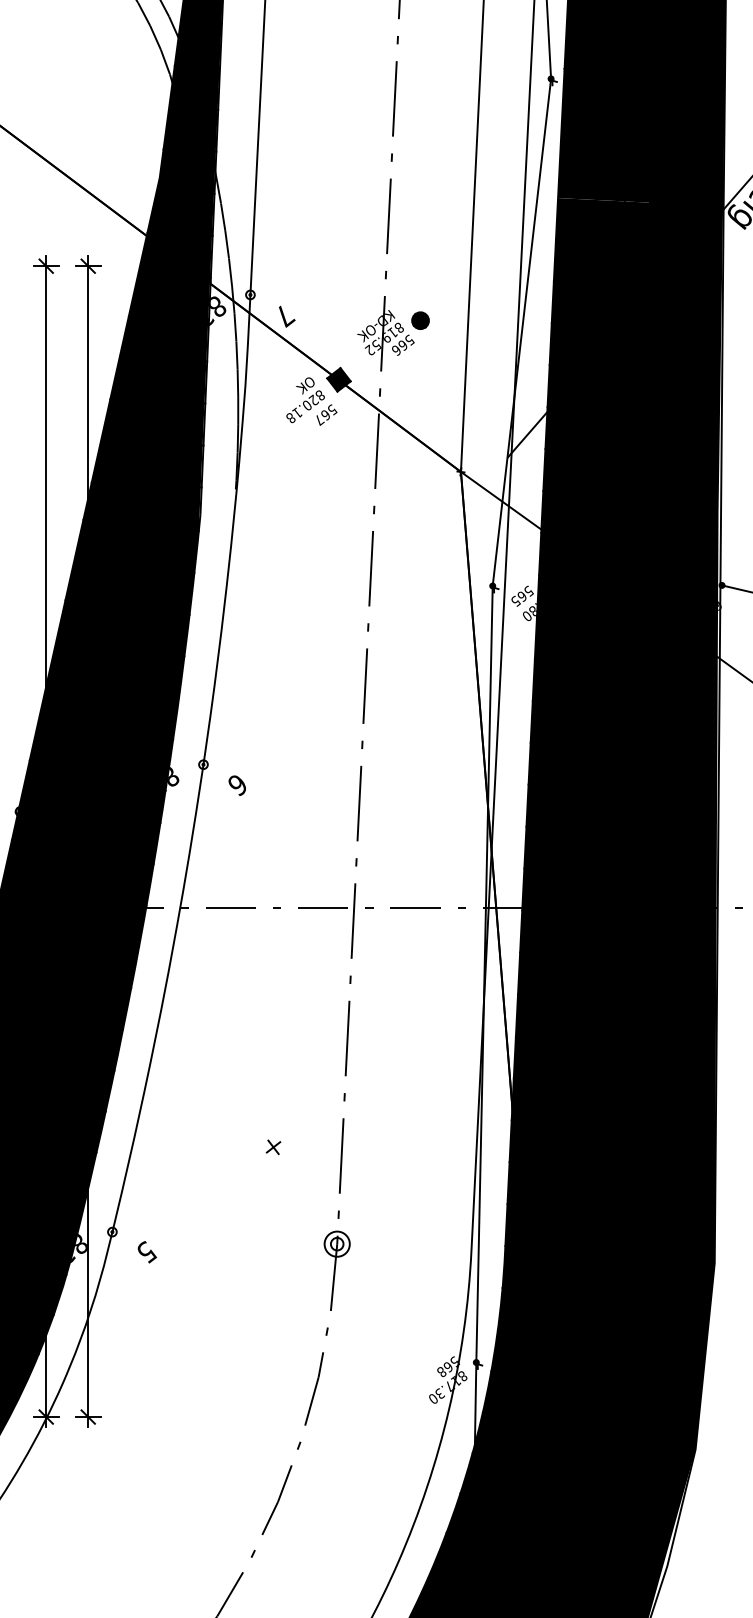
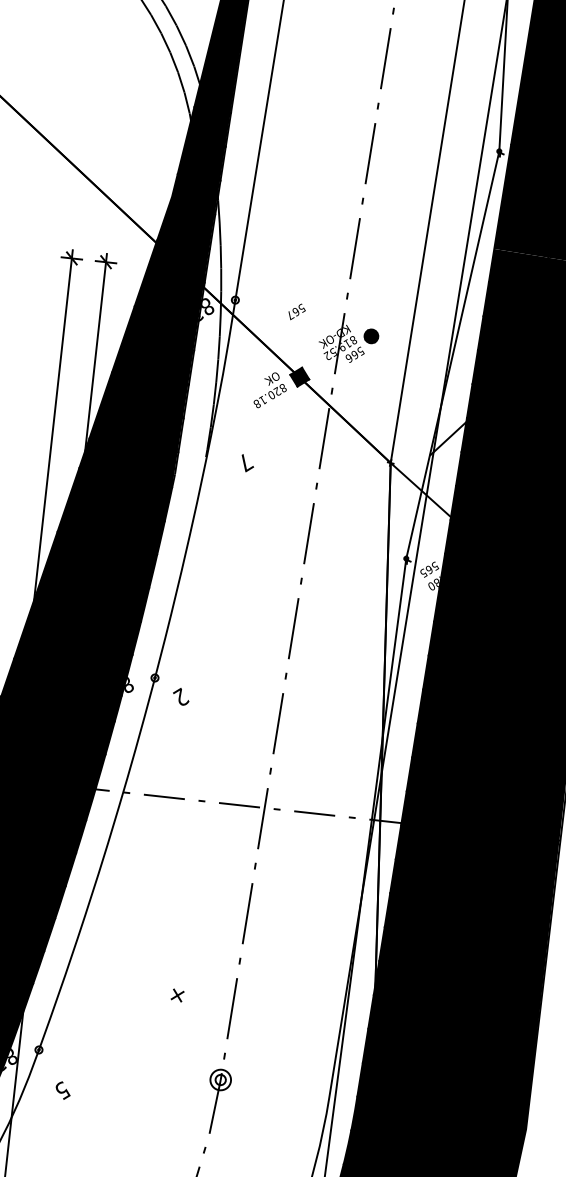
text: (287, 316) -> (247, 463), moved
text: (326, 414) -> (296, 311), moved
text: (237, 784) -> (180, 697), 6 -> 2
text: (146, 1252) -> (62, 1090), moved

